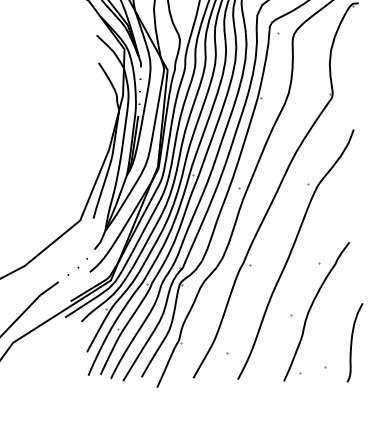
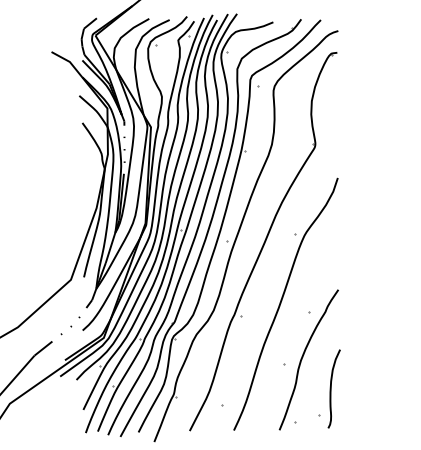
curve: (352, 342) -> (331, 388), moved

